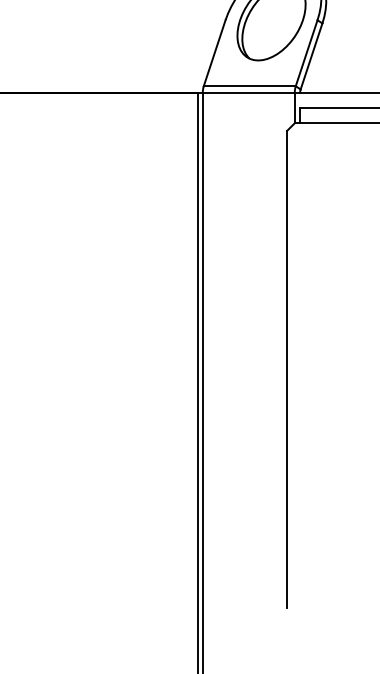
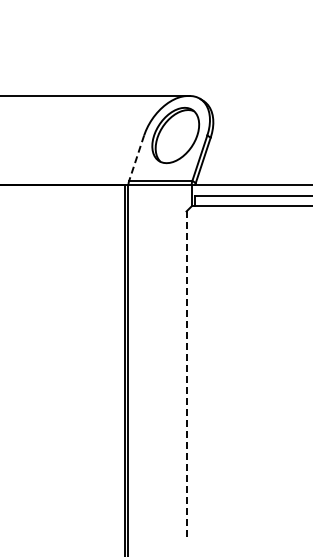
line: (214, 53) -> (136, 158), solid -> dashed
line: (287, 370) -> (186, 376), solid -> dashed

